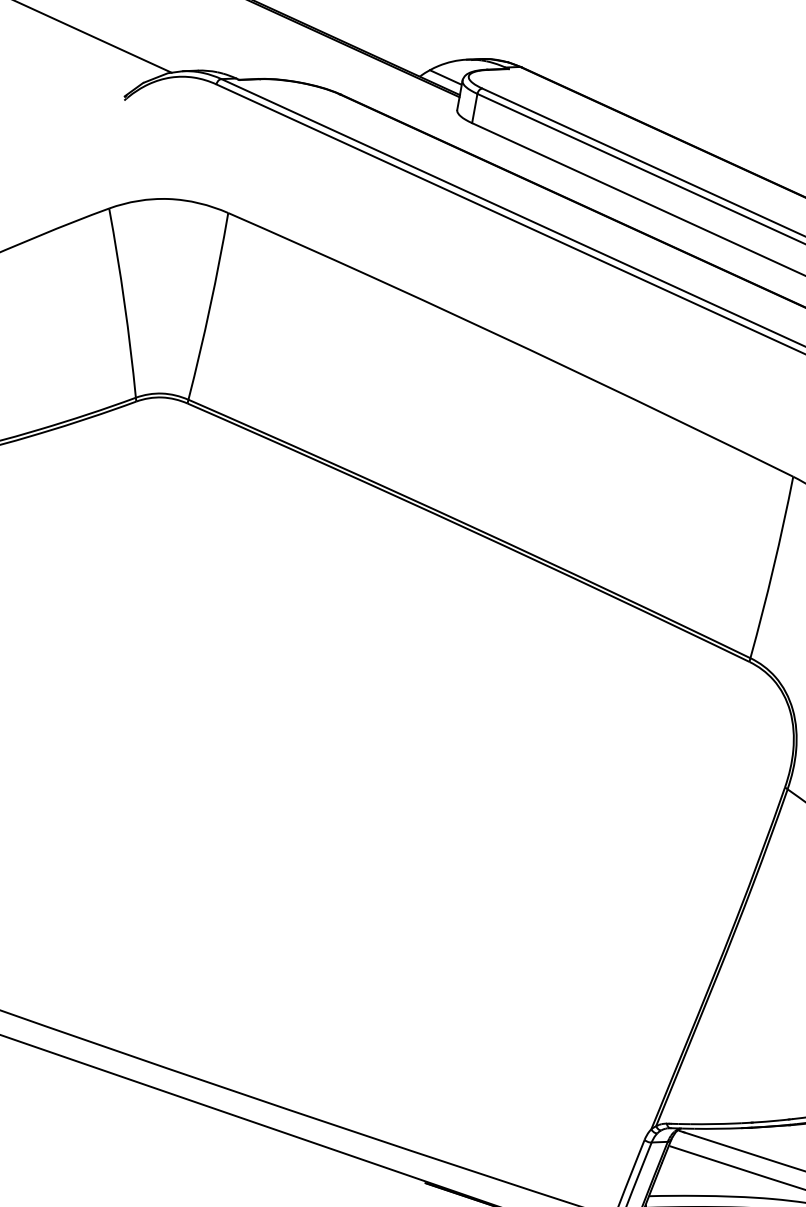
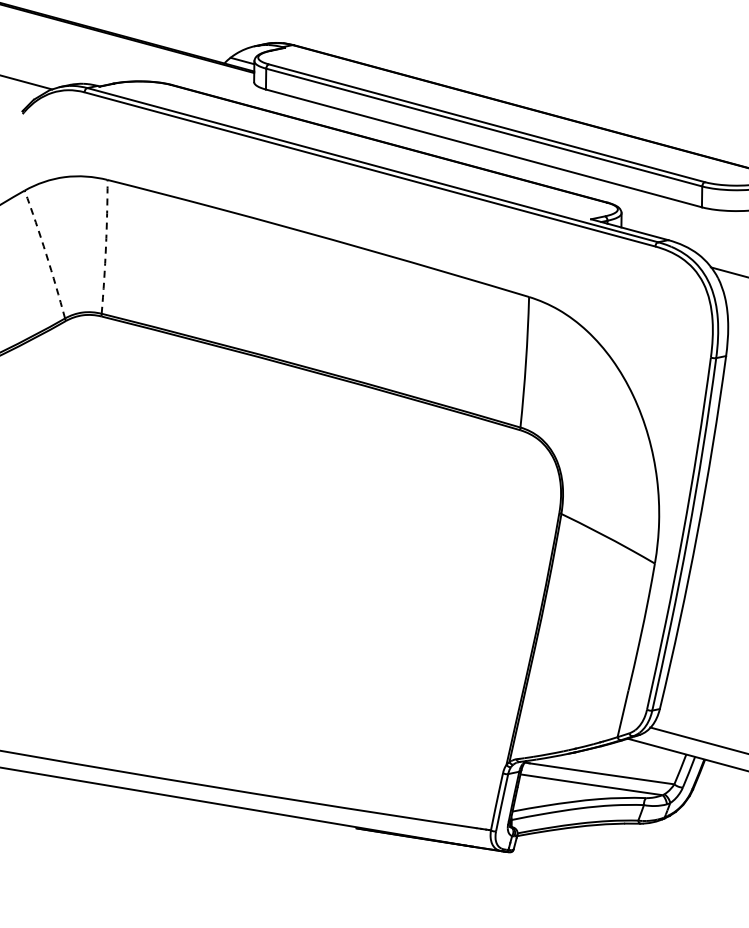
arc: (124, 303) -> (46, 254), solid -> dashed
arc: (209, 306) -> (105, 246), solid -> dashed

